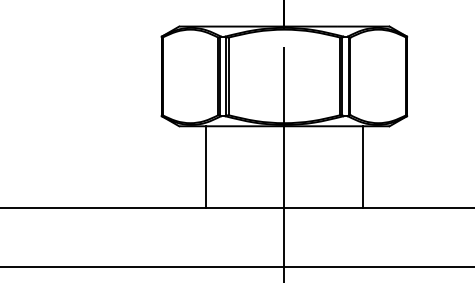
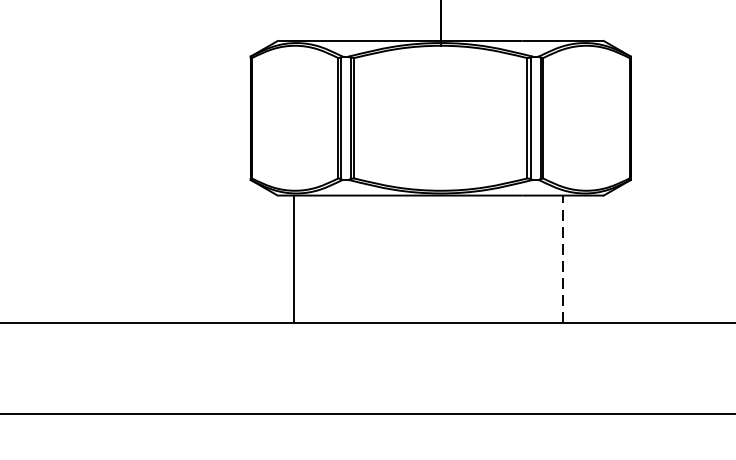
line: (284, 164) -> (440, 254), removed
line: (363, 166) -> (563, 257), solid -> dashed
line: (205, 167) -> (293, 259), moved

